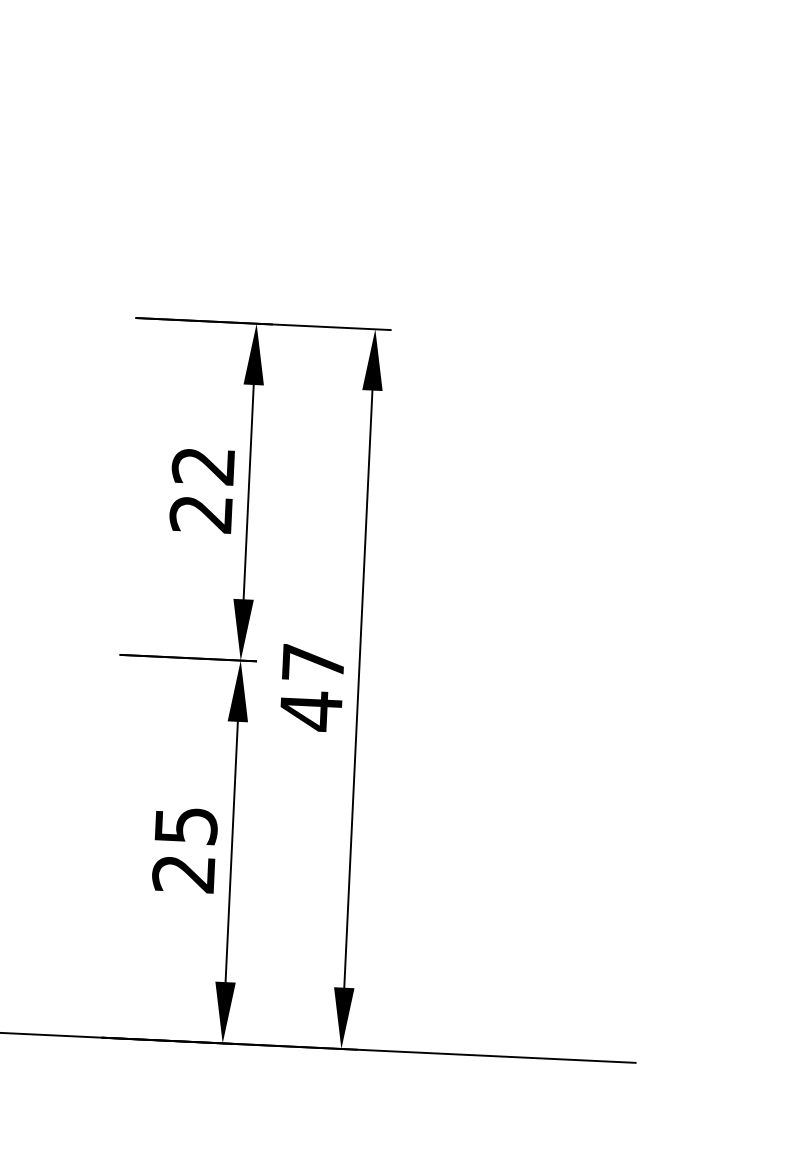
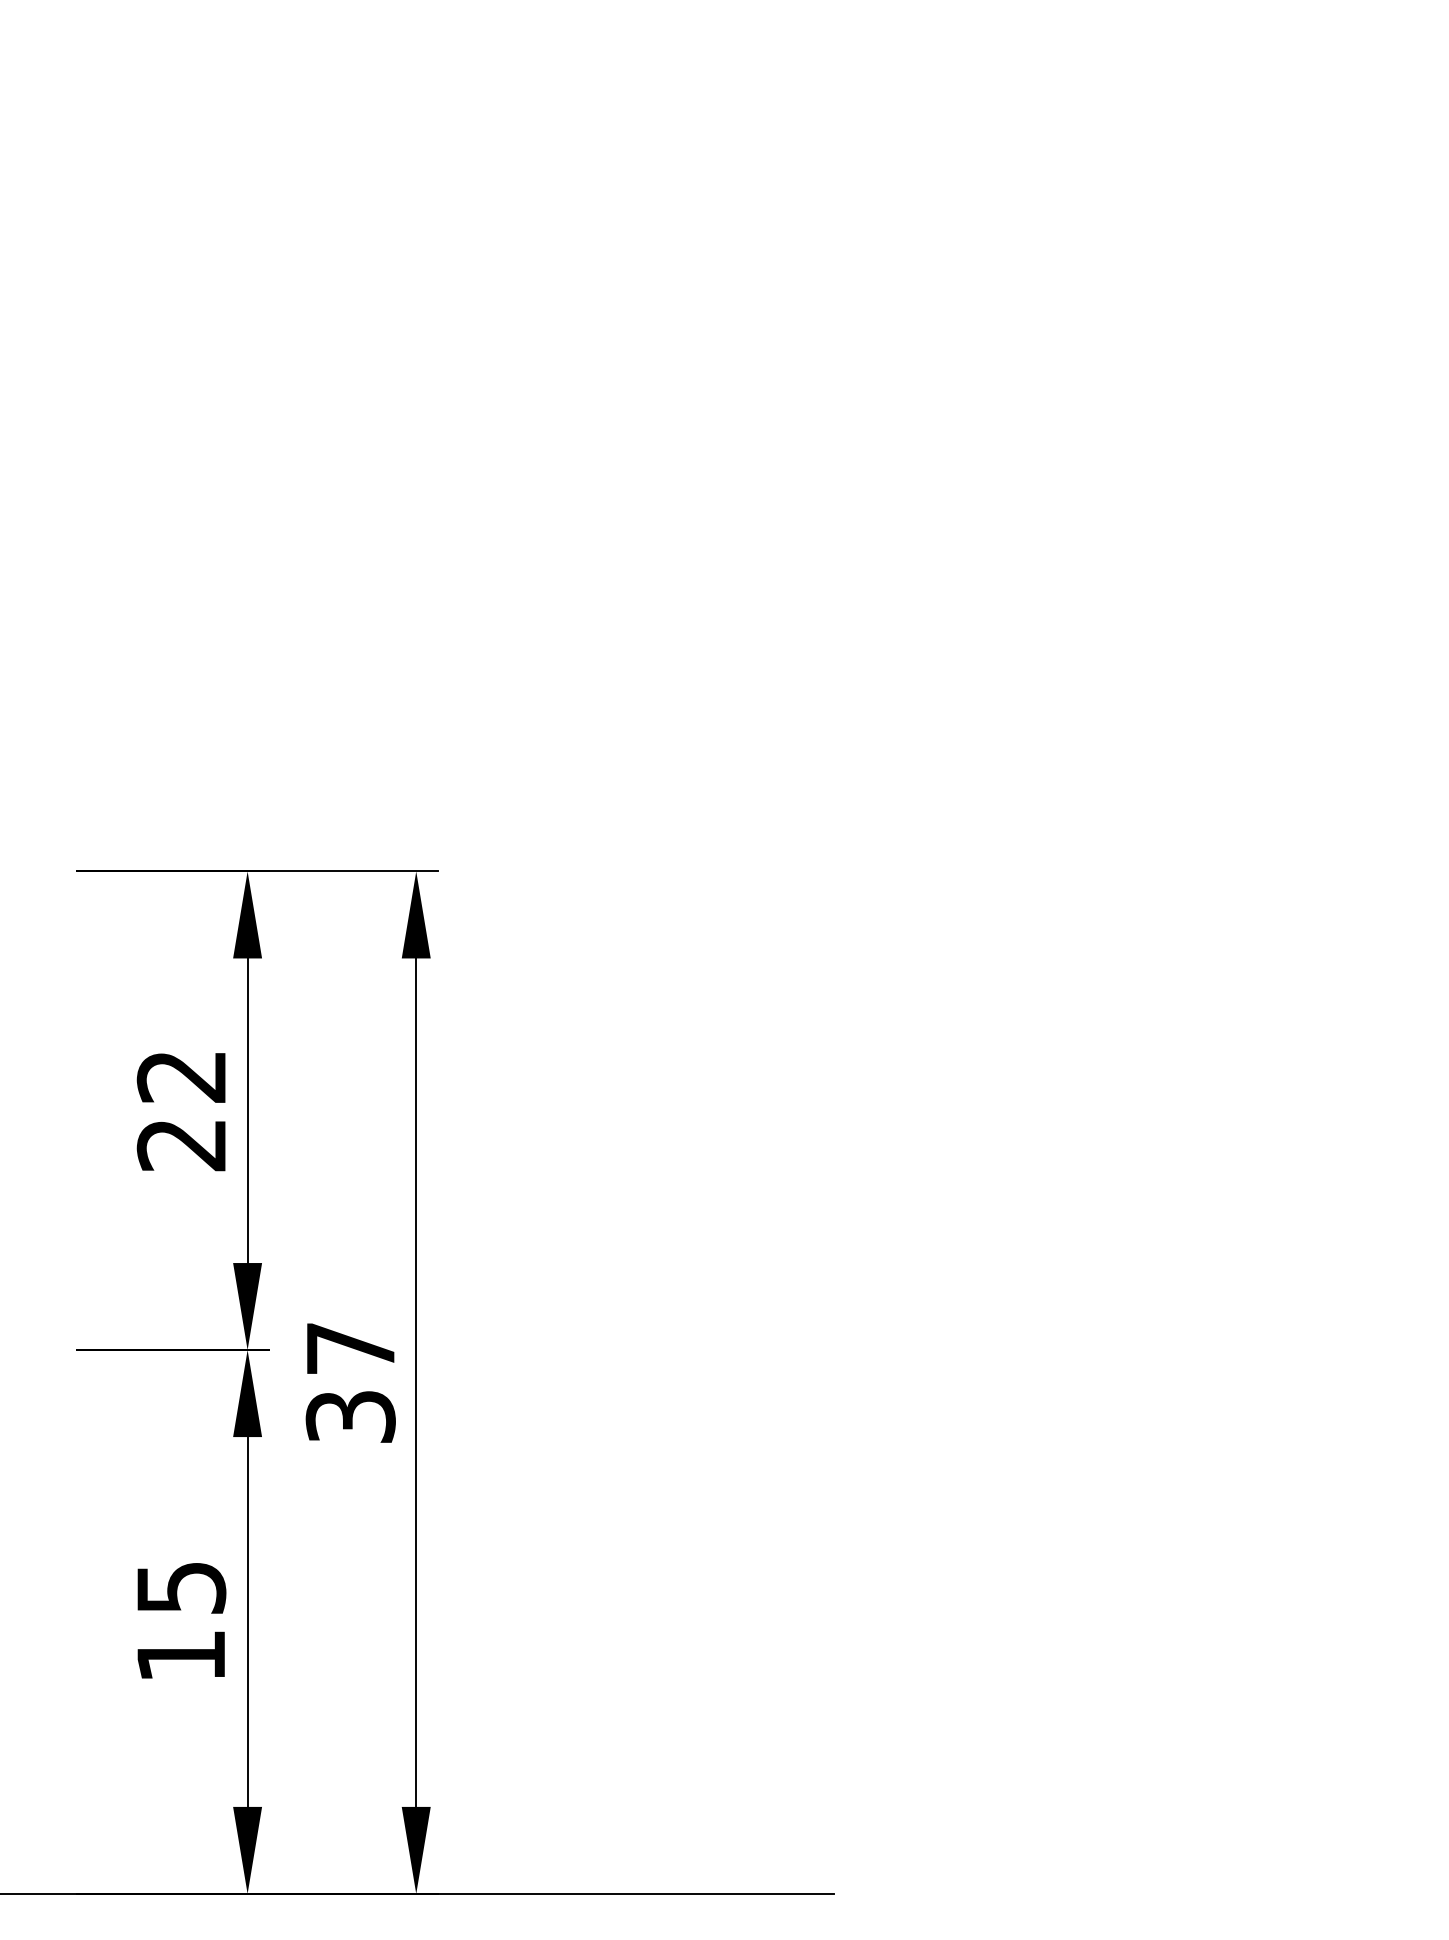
text: (310, 710) -> (350, 1416), 47 -> 37
text: (183, 874) -> (180, 1656), 25 -> 15

